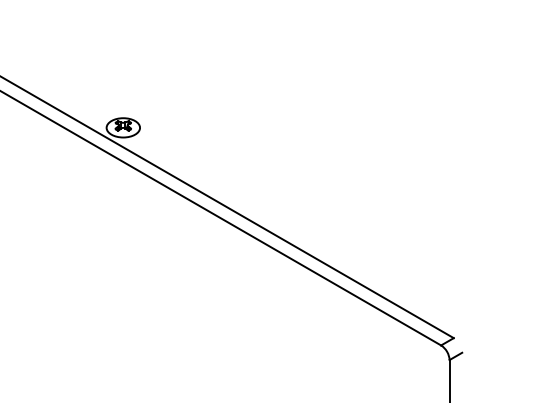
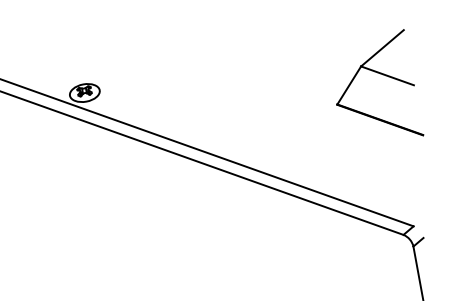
part: (449, 167) -> (381, 75), added

